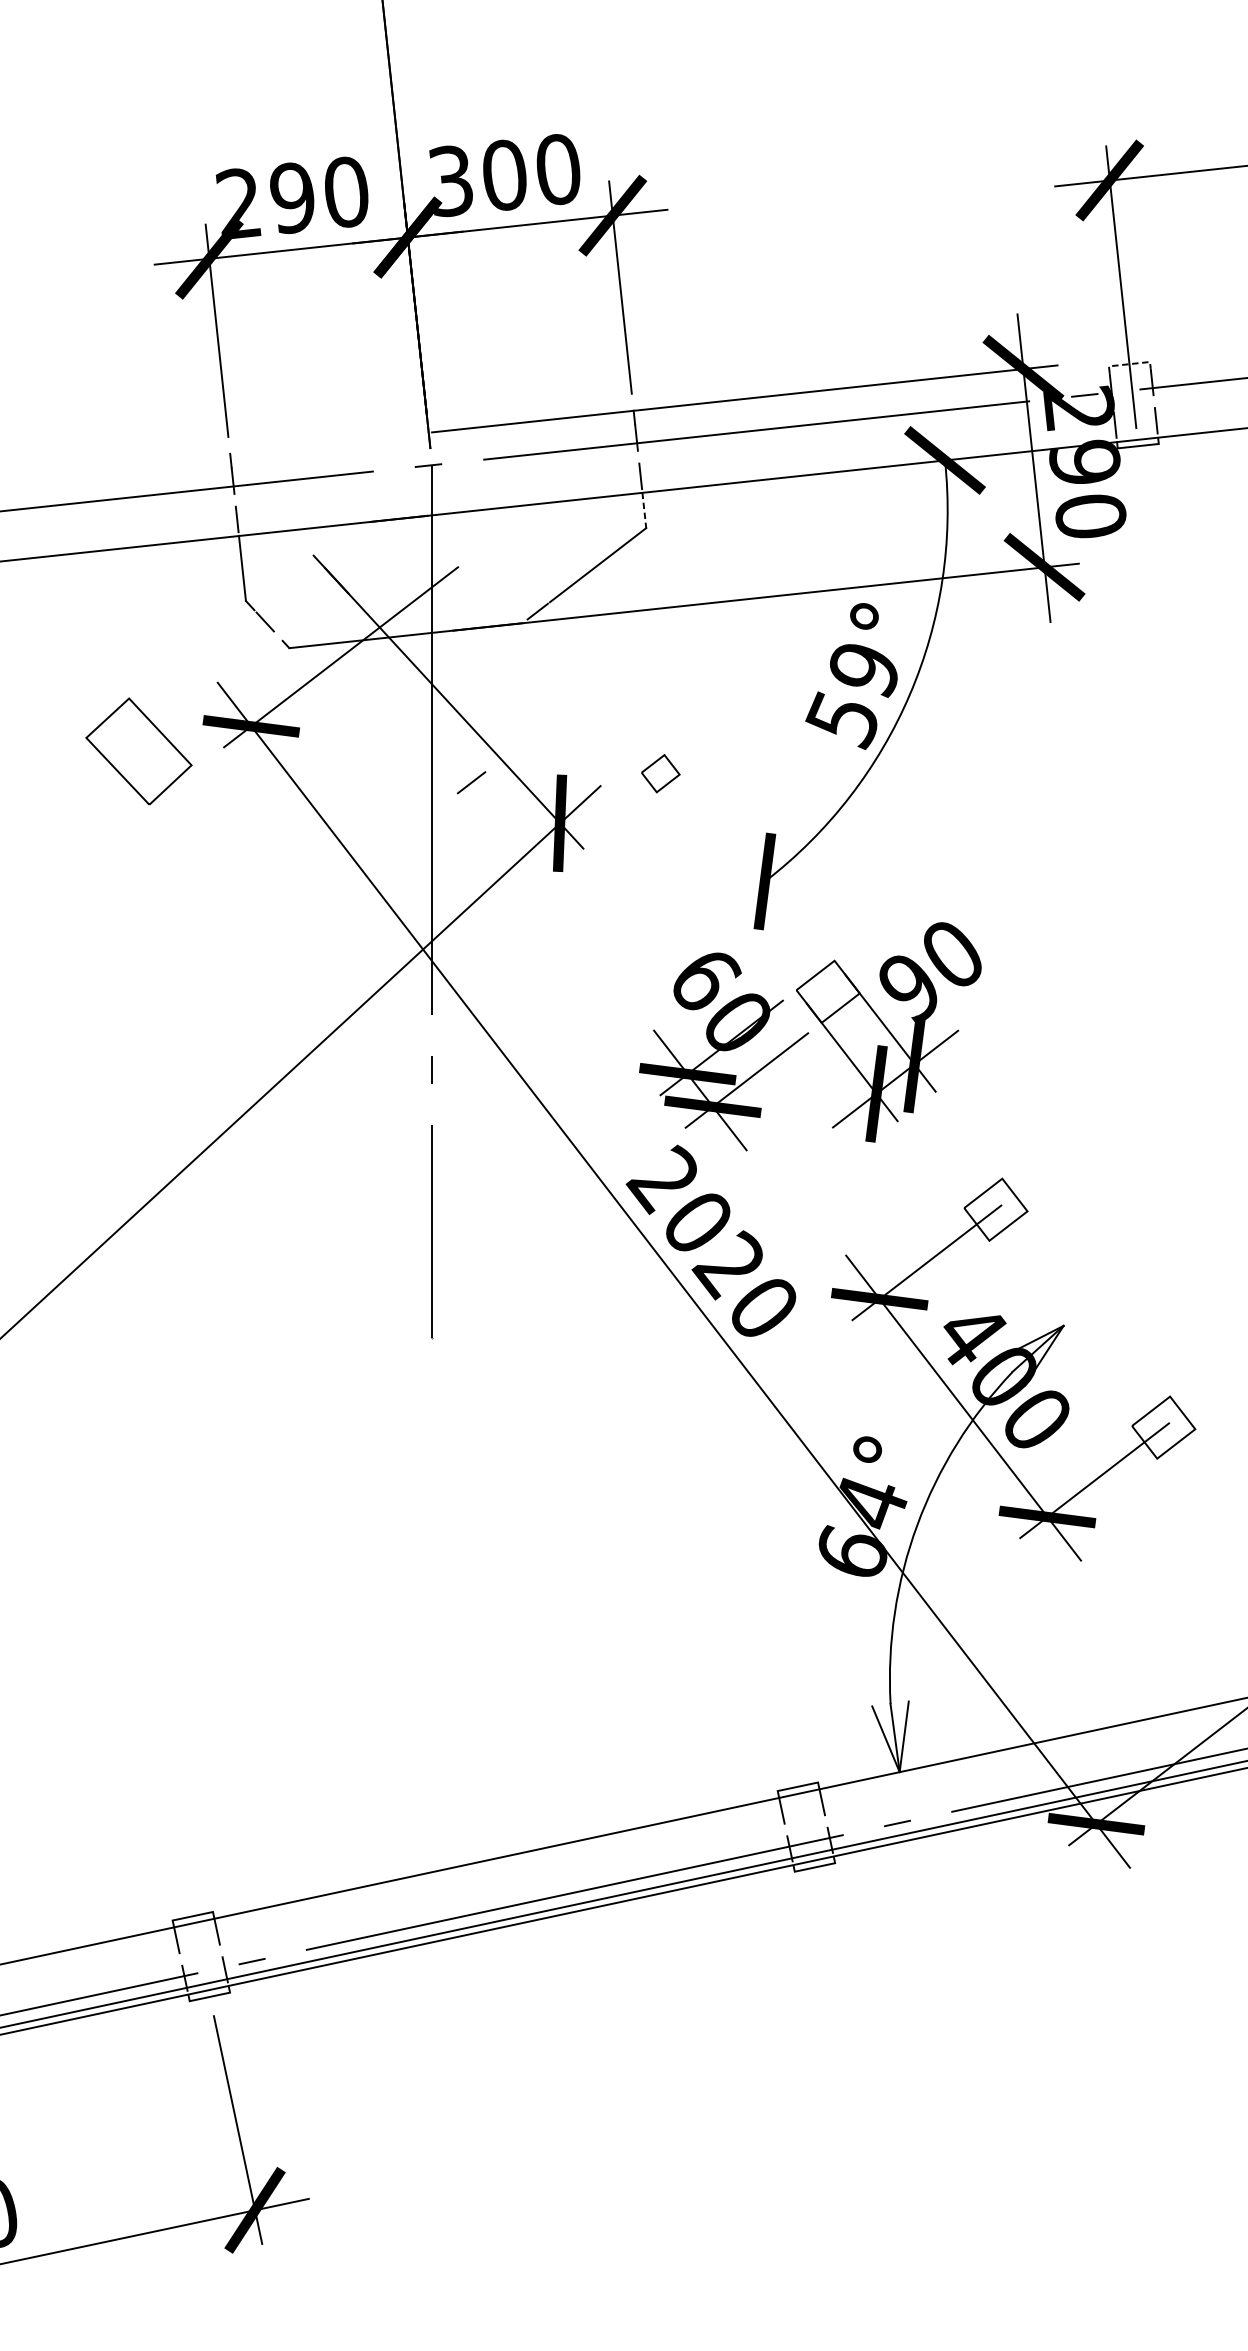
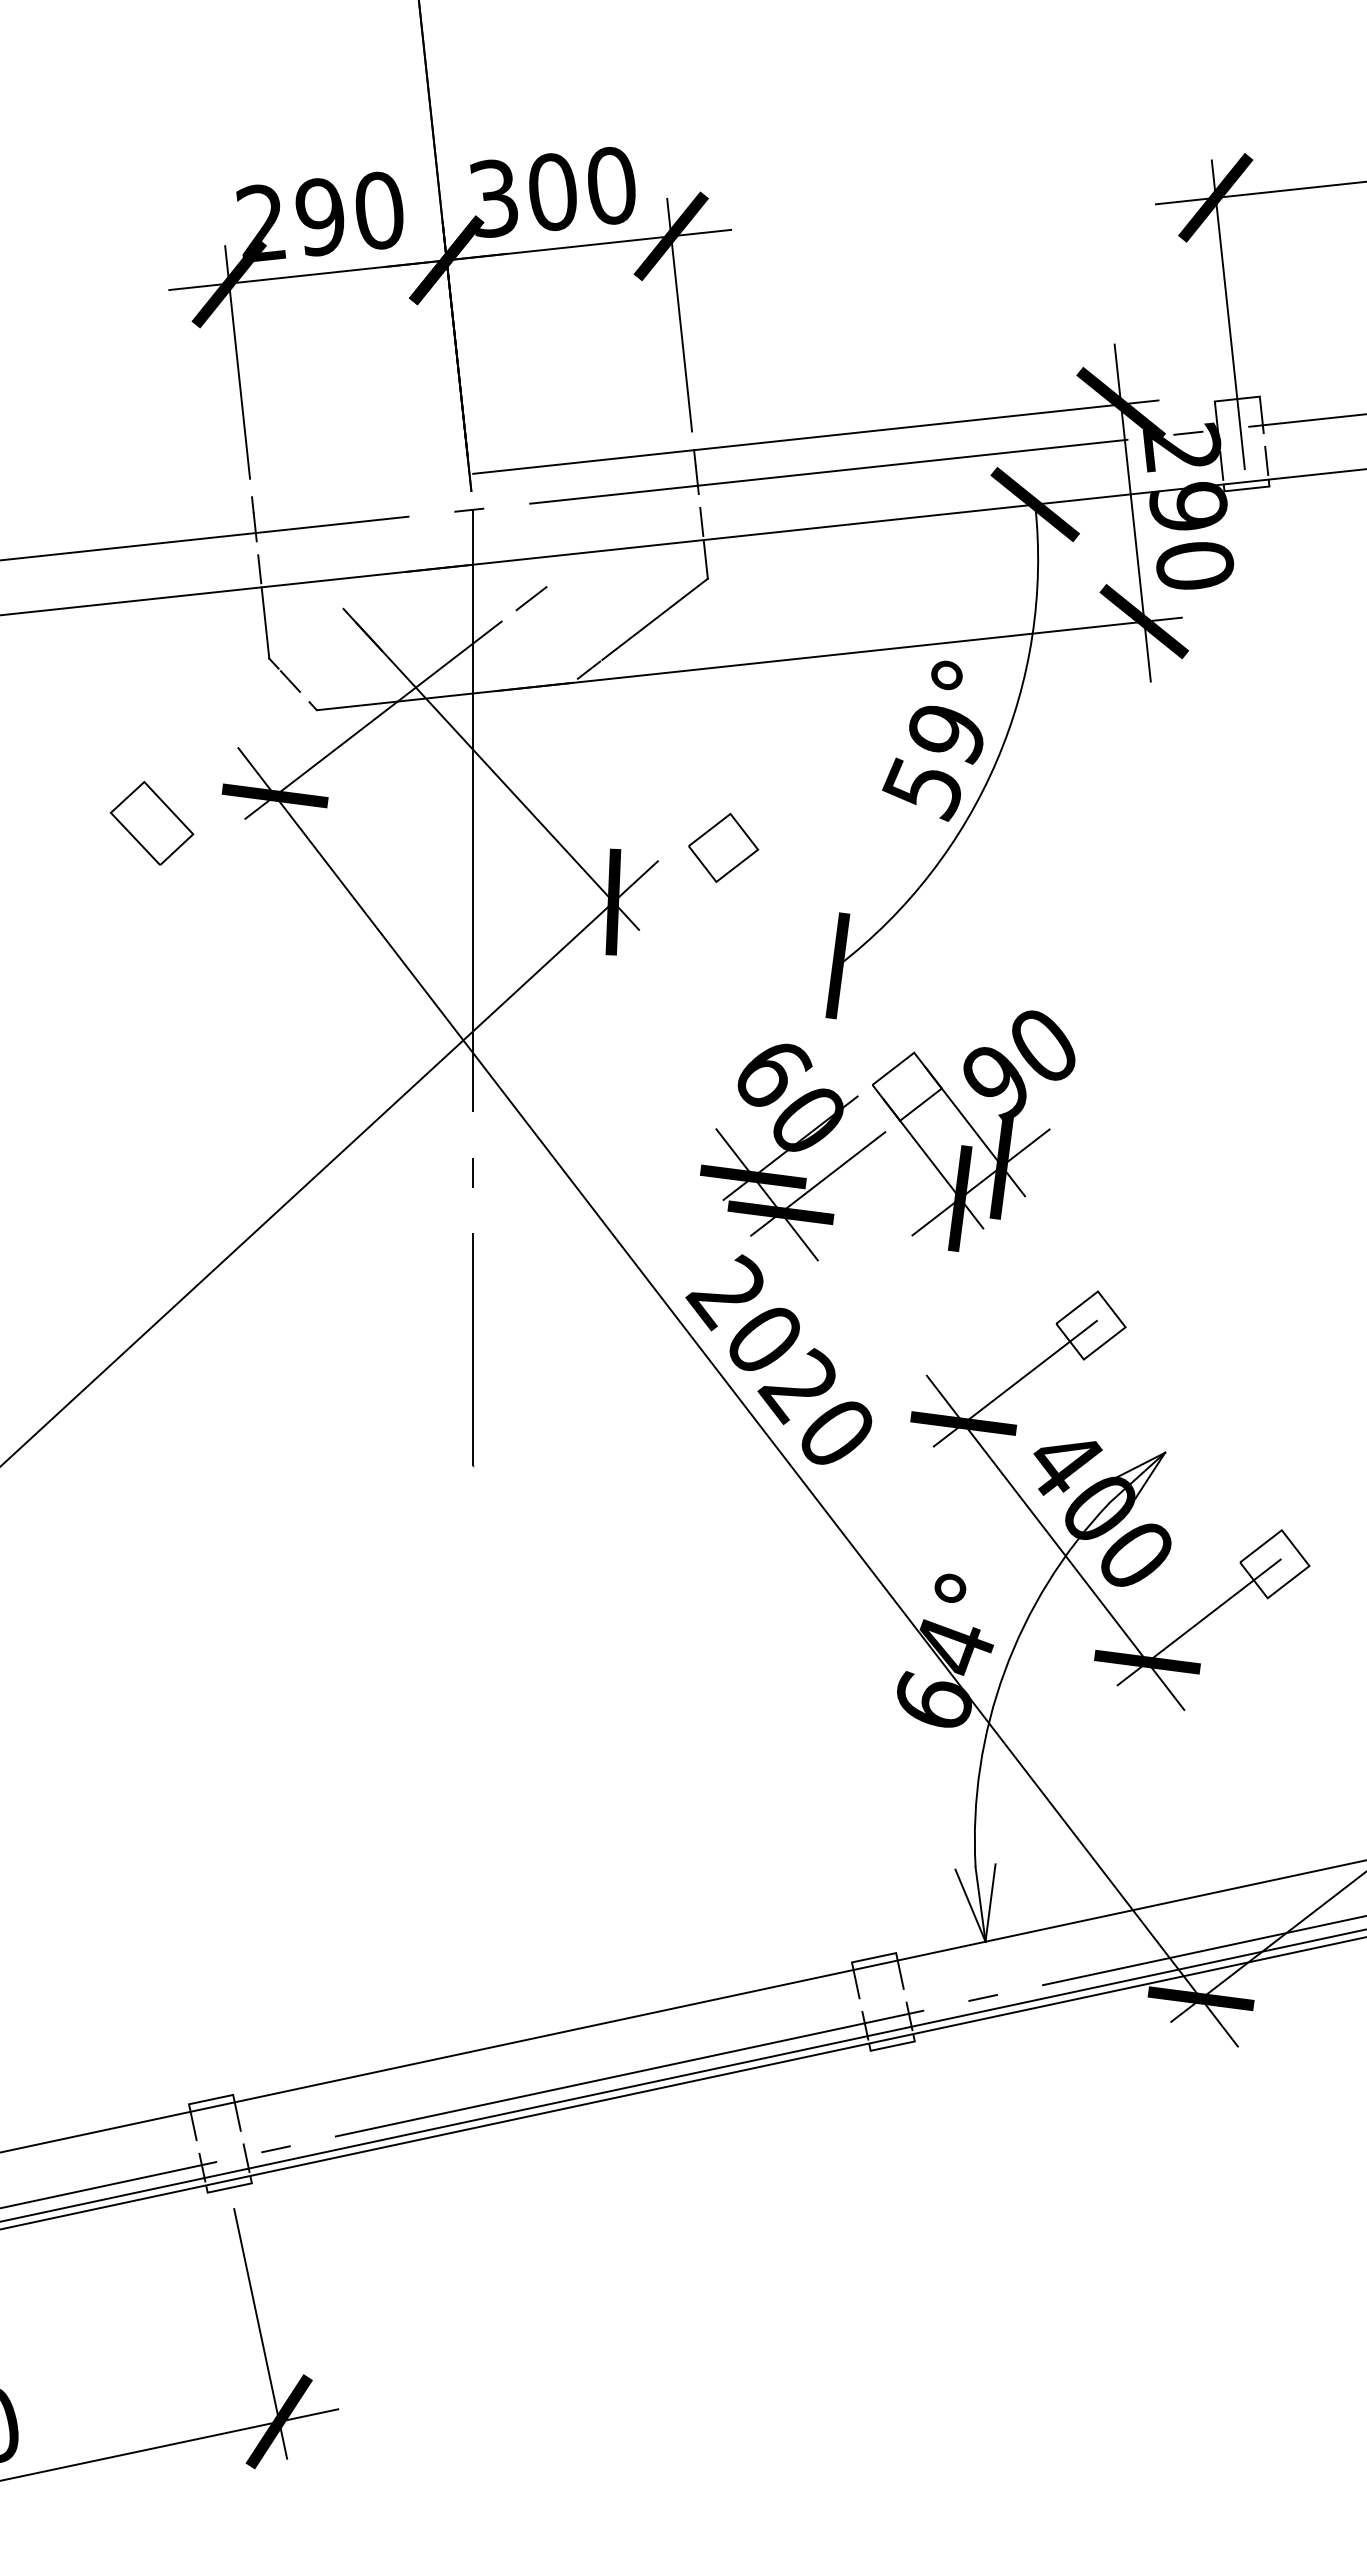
line: (1129, 364) -> (1237, 399), dashed -> solid
line: (644, 510) -> (705, 559), dashed -> solid
part: (138, 751) -> (151, 823), size x0.71
part: (660, 773) -> (723, 847), size x1.67
line: (471, 782) -> (531, 598), moved

